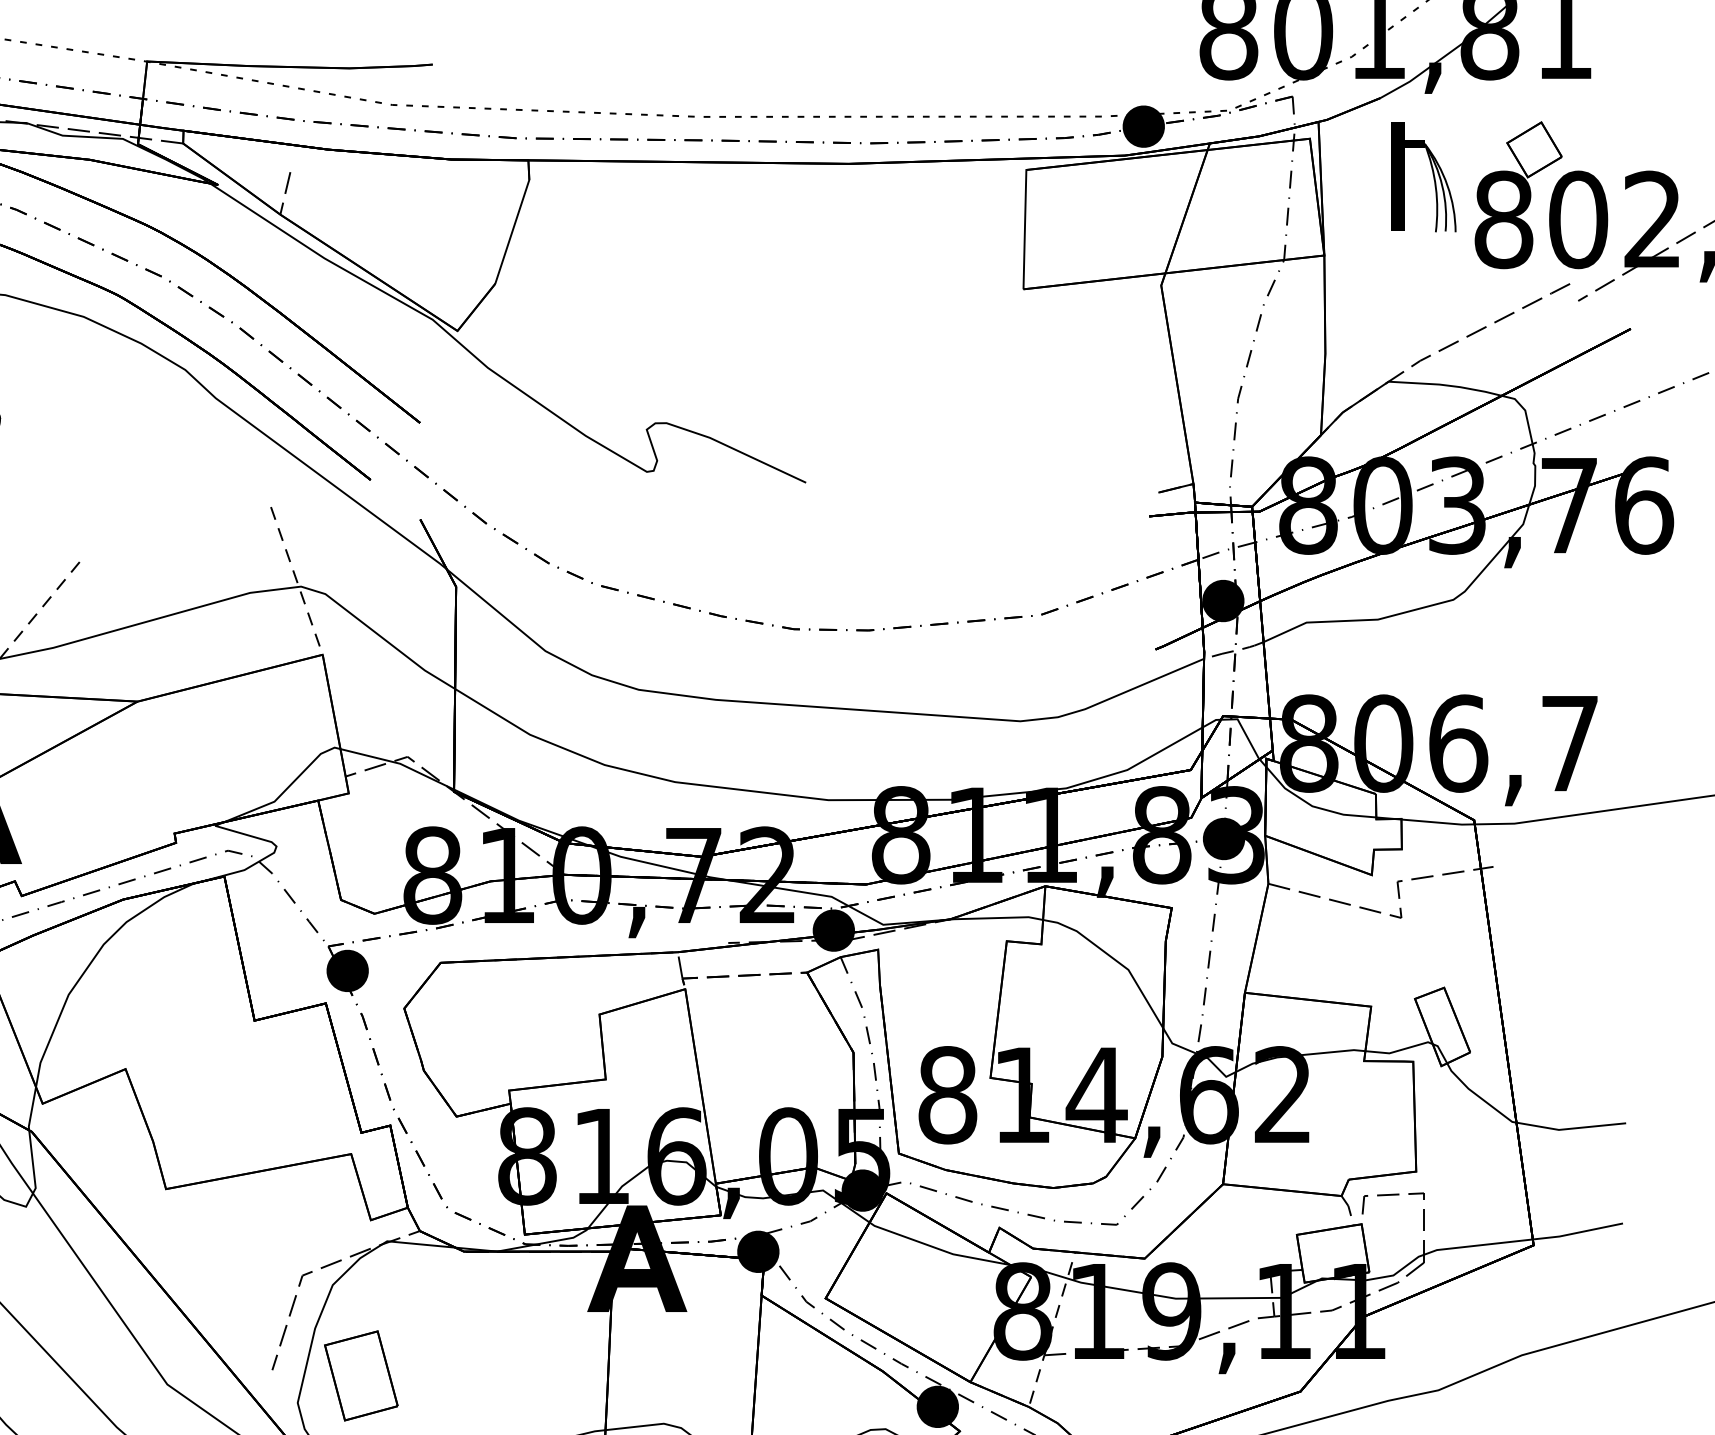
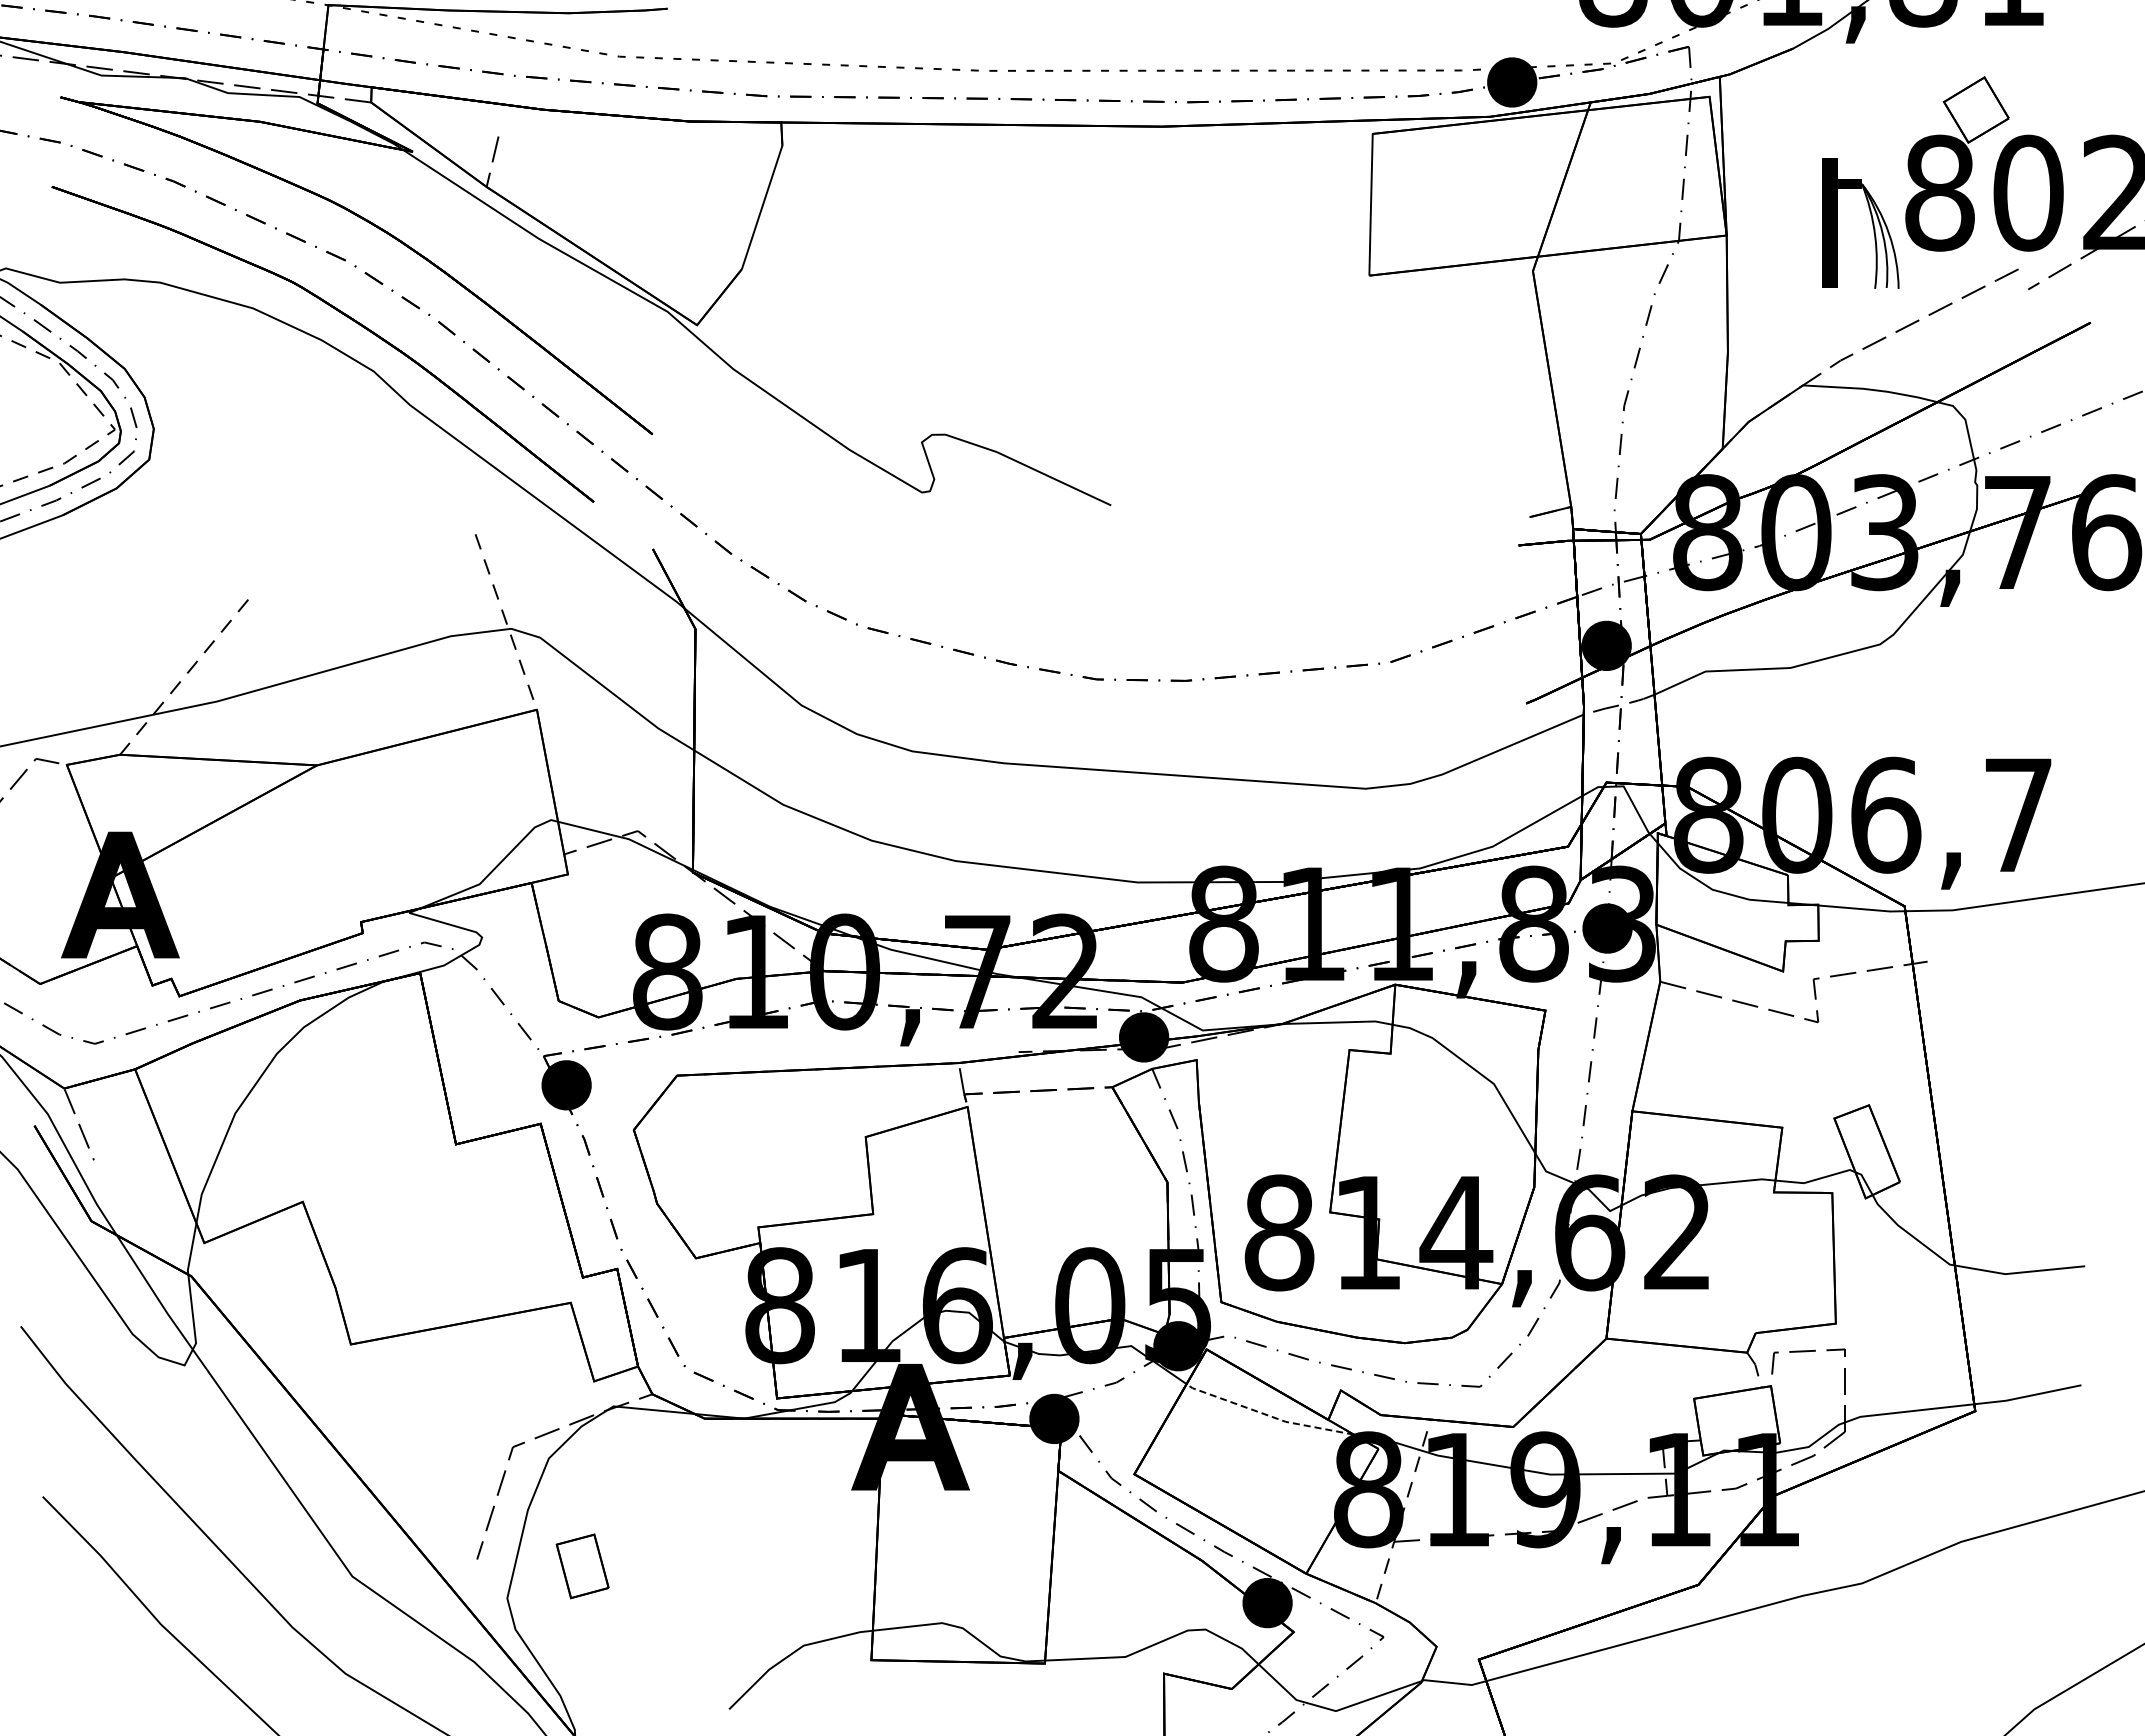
part: (1432, 174) -> (1871, 220), moved
line: (938, 1248) -> (1268, 1415), solid -> dashed
part: (361, 1376) -> (582, 1566), size x0.6

